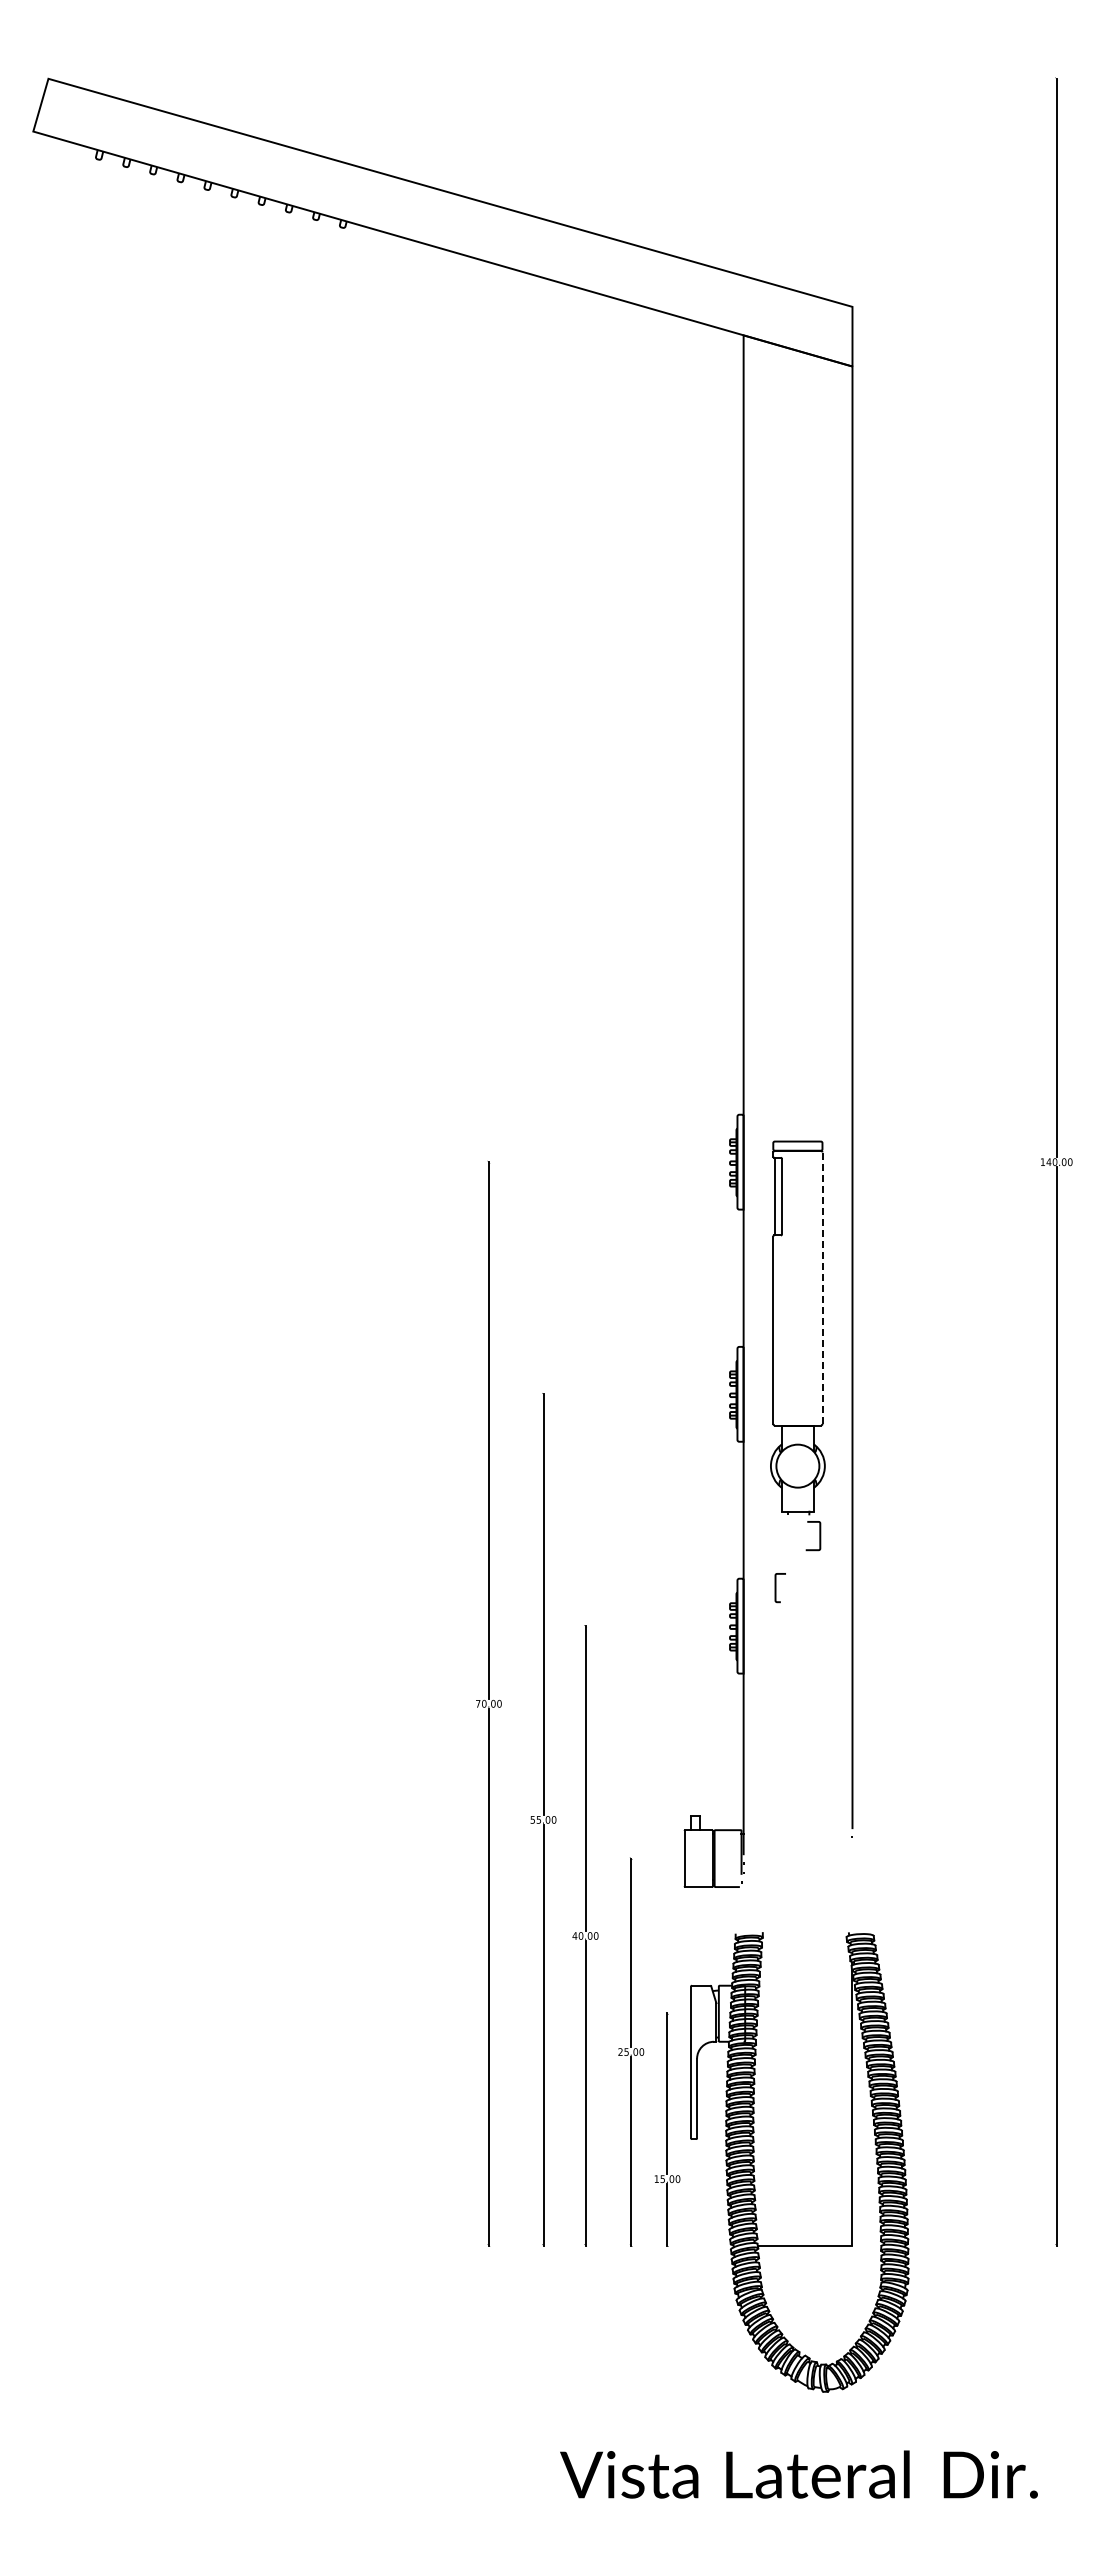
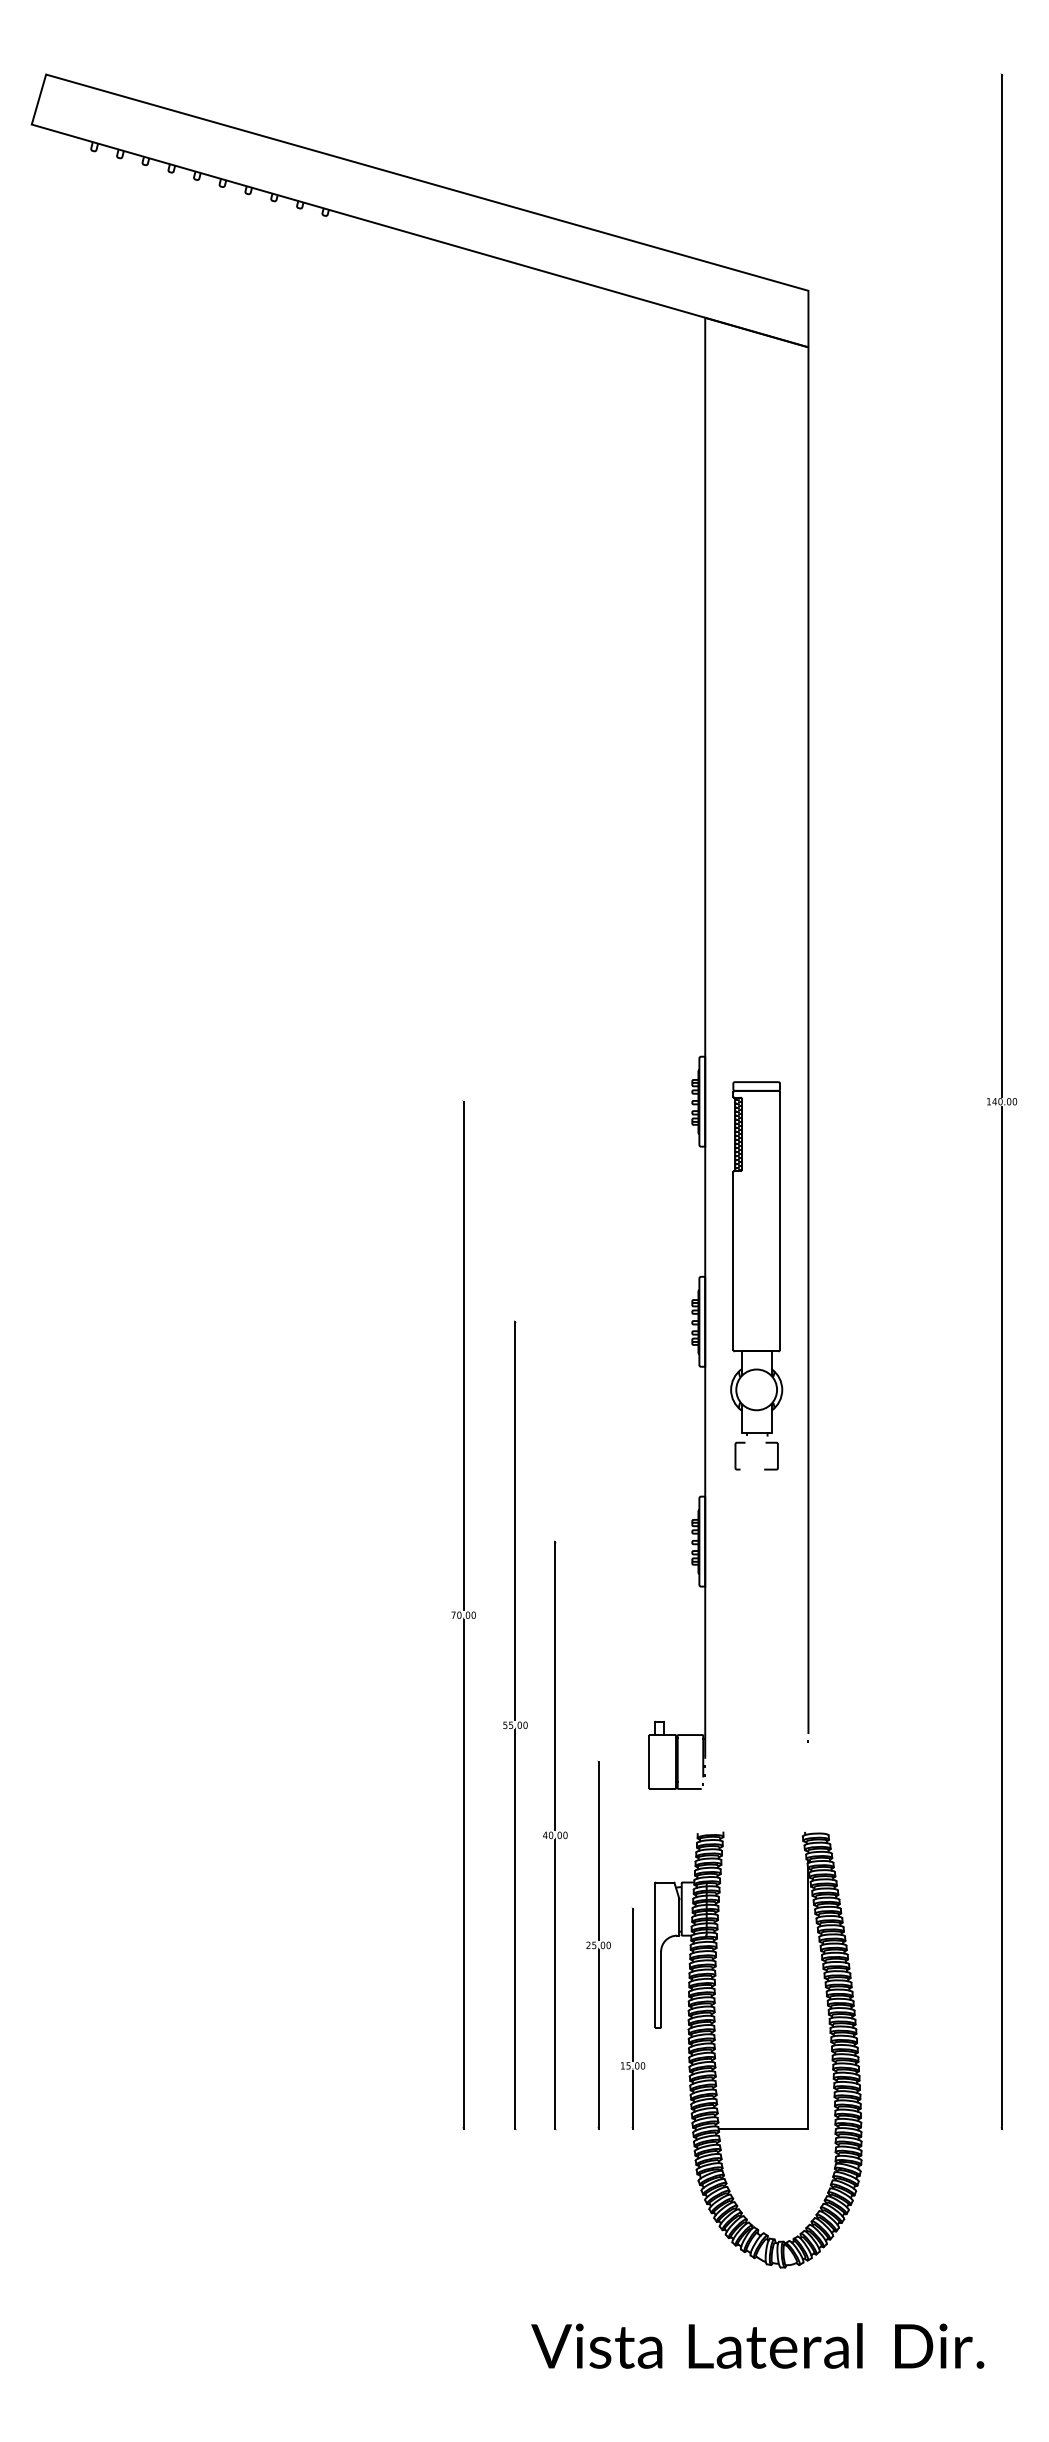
hatch: (778, 1196) -> (738, 1134), added
line: (822, 1288) -> (780, 1221), dashed -> solid
curve: (776, 1588) -> (736, 1456), moved

